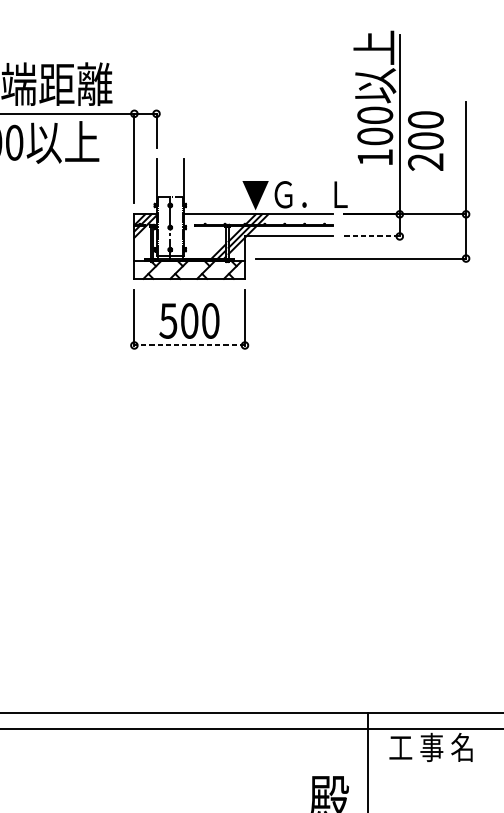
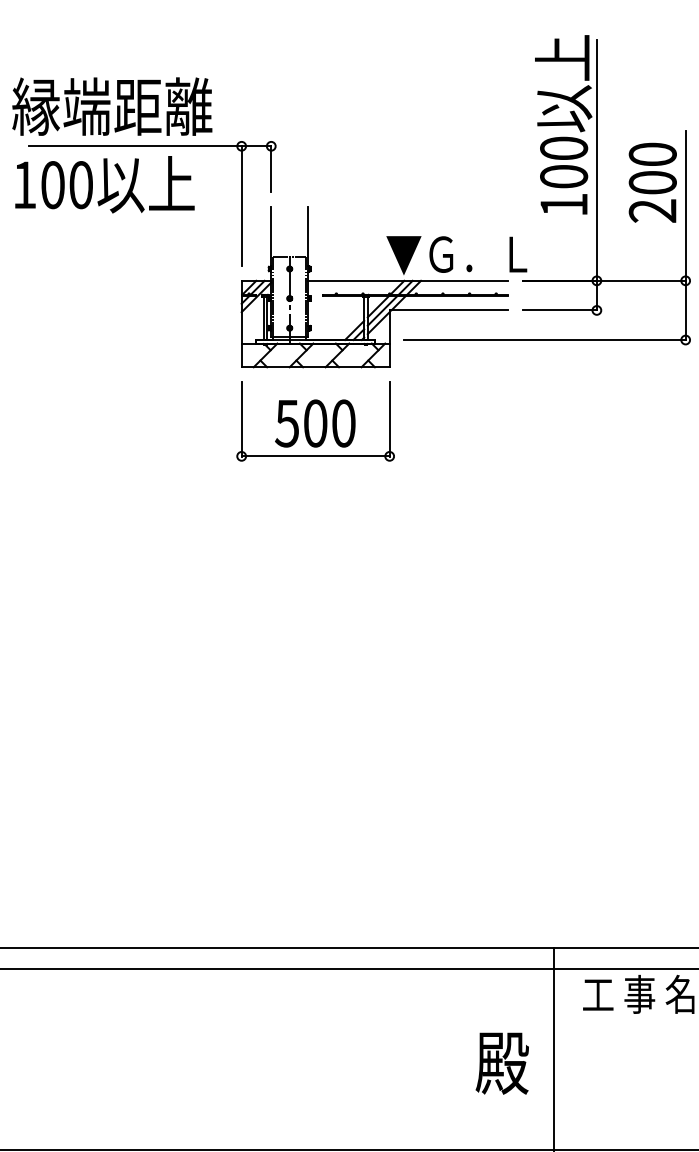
text: (425, 140) -> (652, 182), moved
line: (372, 236) -> (560, 310), dashed -> solid
line: (189, 345) -> (315, 456), dashed -> solid

